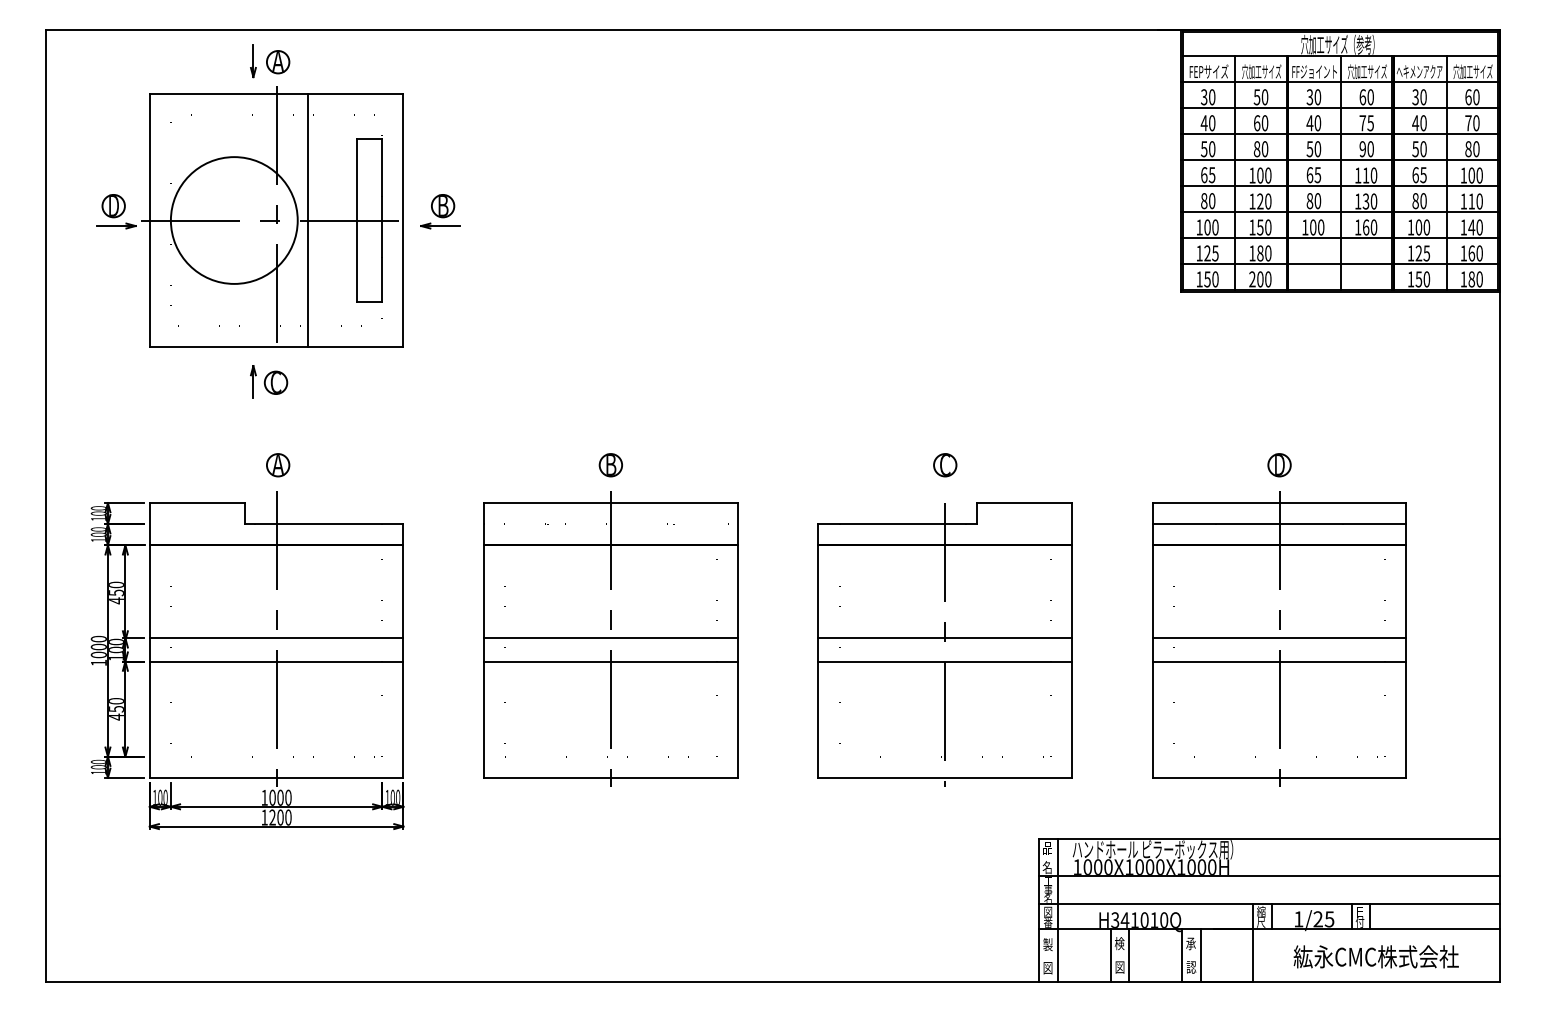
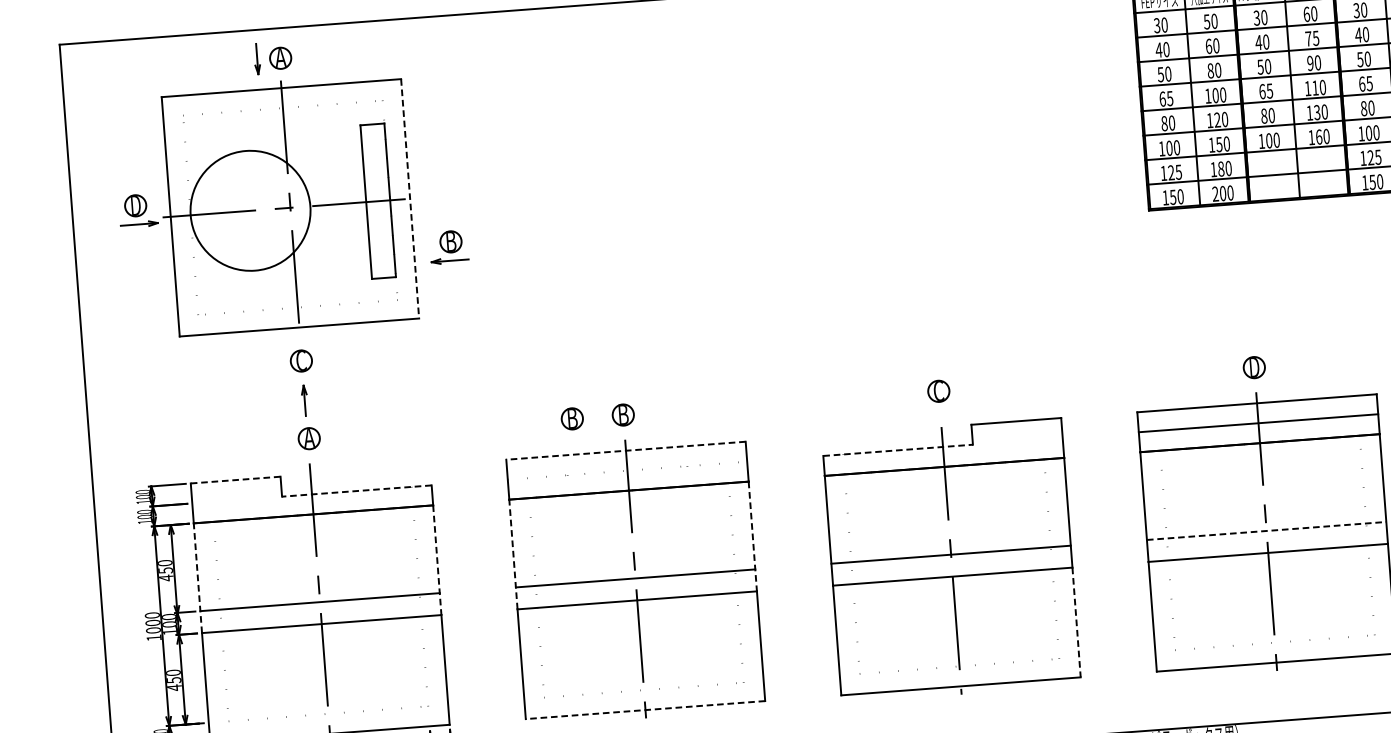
part: (440, 211) -> (448, 247), moved
line: (308, 220) -> (320, 205), removed
line: (403, 220) -> (410, 198), solid -> dashed
part: (253, 381) -> (304, 400), moved
part: (556, 465) -> (571, 419), added
line: (197, 503) -> (235, 480), solid -> dashed
line: (610, 503) -> (625, 451), solid -> dashed
line: (323, 524) -> (356, 491), solid -> dashed
line: (898, 524) -> (898, 450), solid -> dashed
line: (149, 602) -> (197, 577), solid -> dashed
line: (484, 602) -> (513, 553), solid -> dashed
line: (403, 603) -> (437, 560), solid -> dashed
line: (737, 603) -> (752, 536), solid -> dashed
line: (1279, 638) -> (1266, 531), solid -> dashed
line: (1072, 720) -> (1077, 623), solid -> dashed
line: (610, 777) -> (645, 709), solid -> dashed

